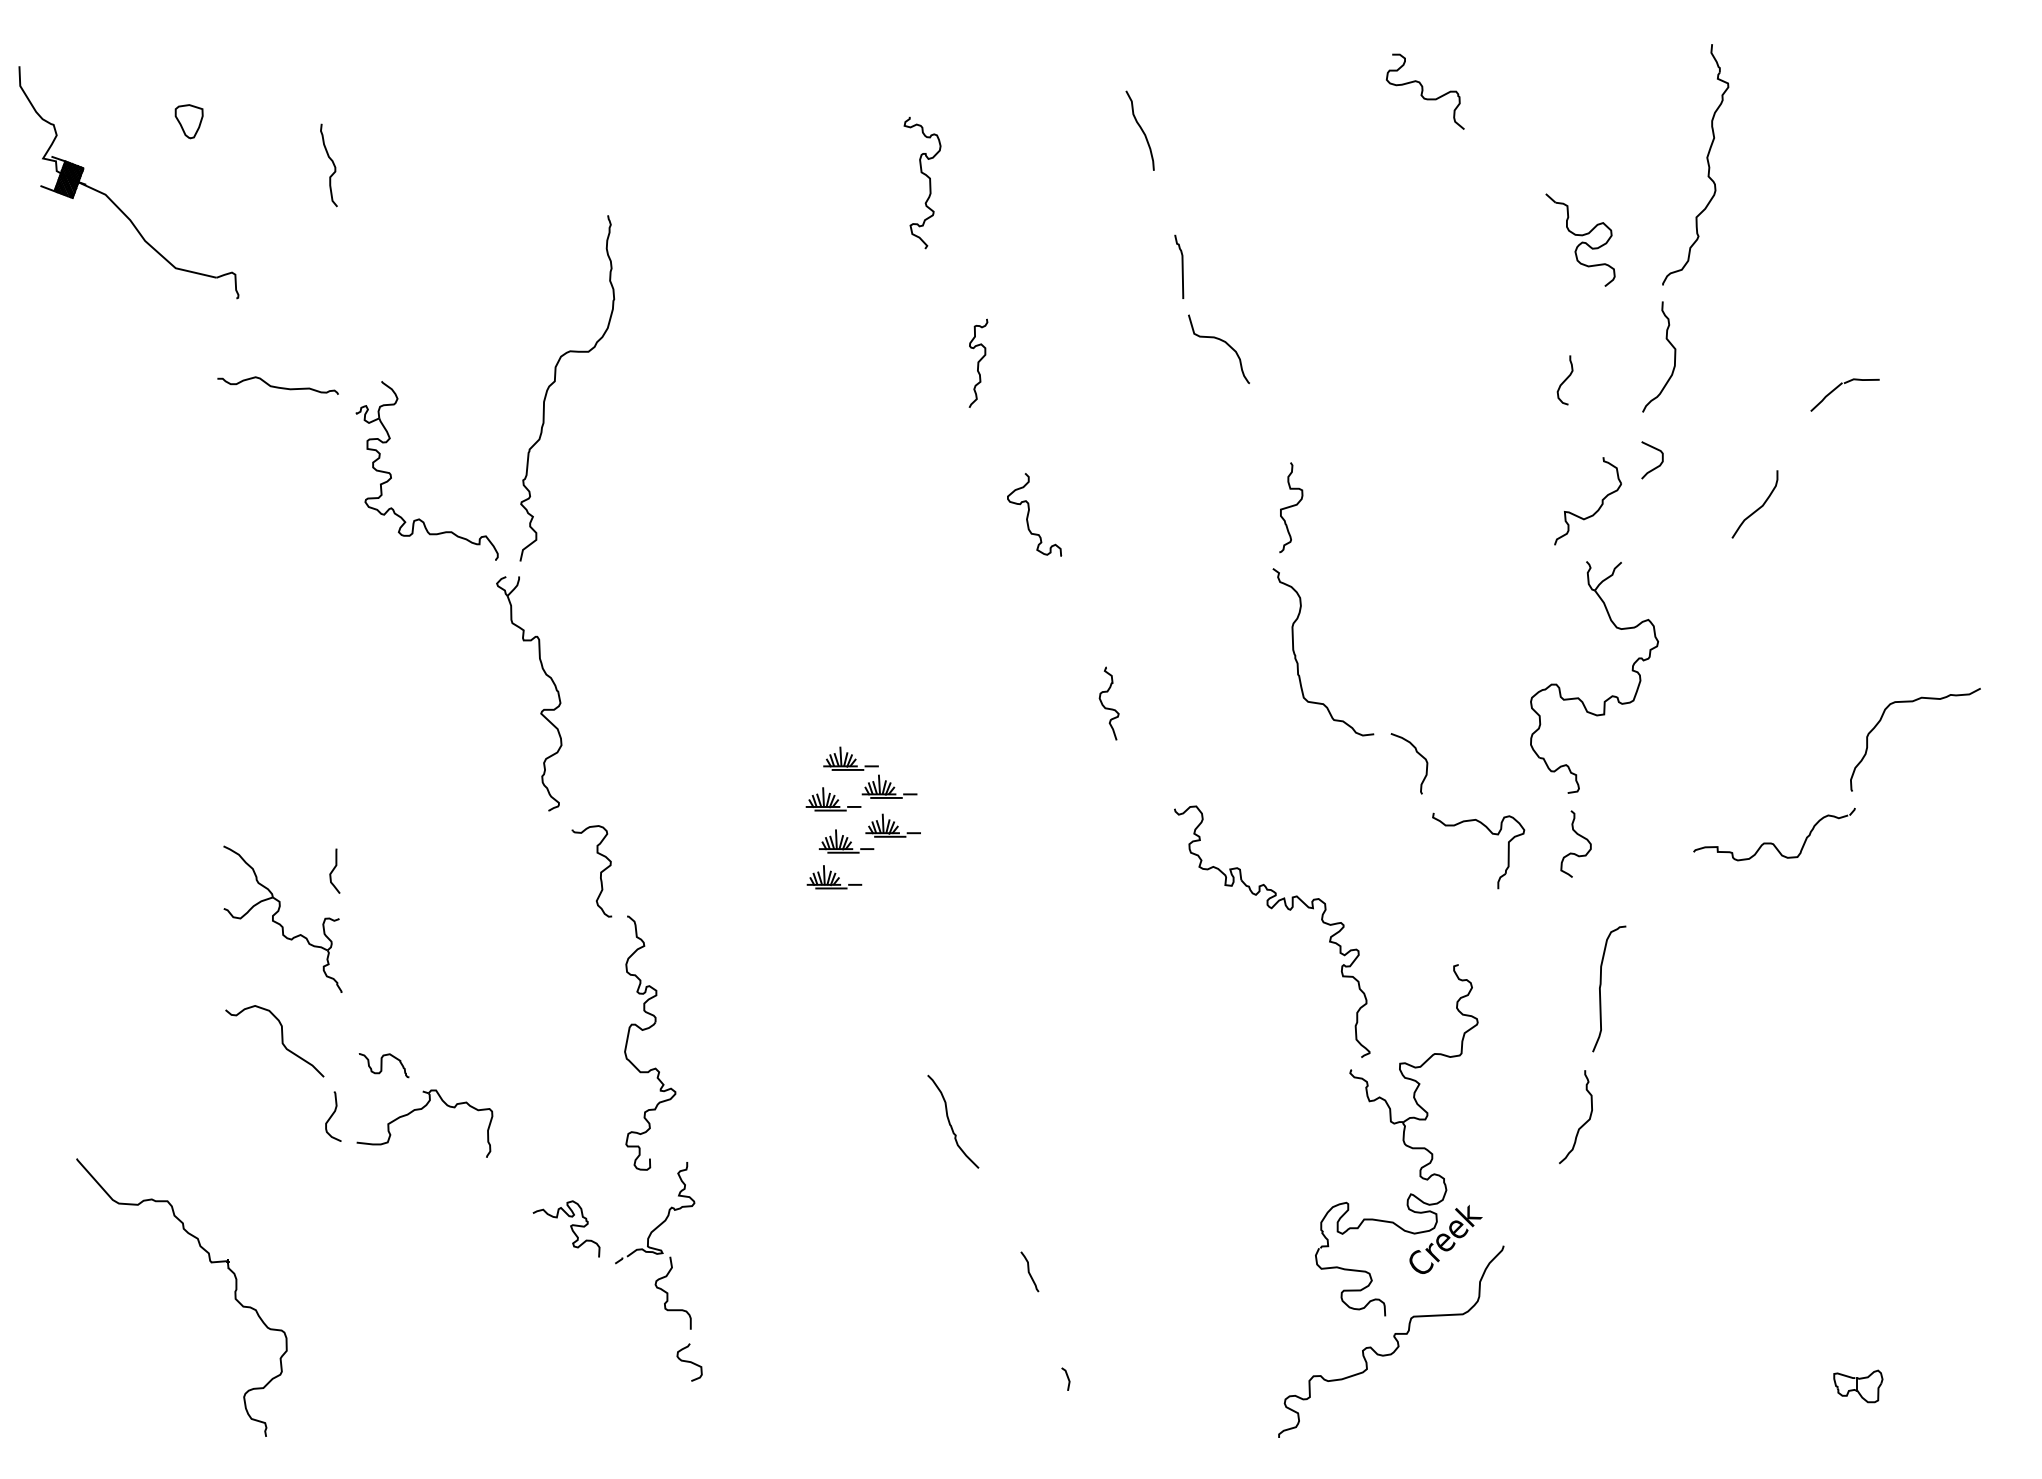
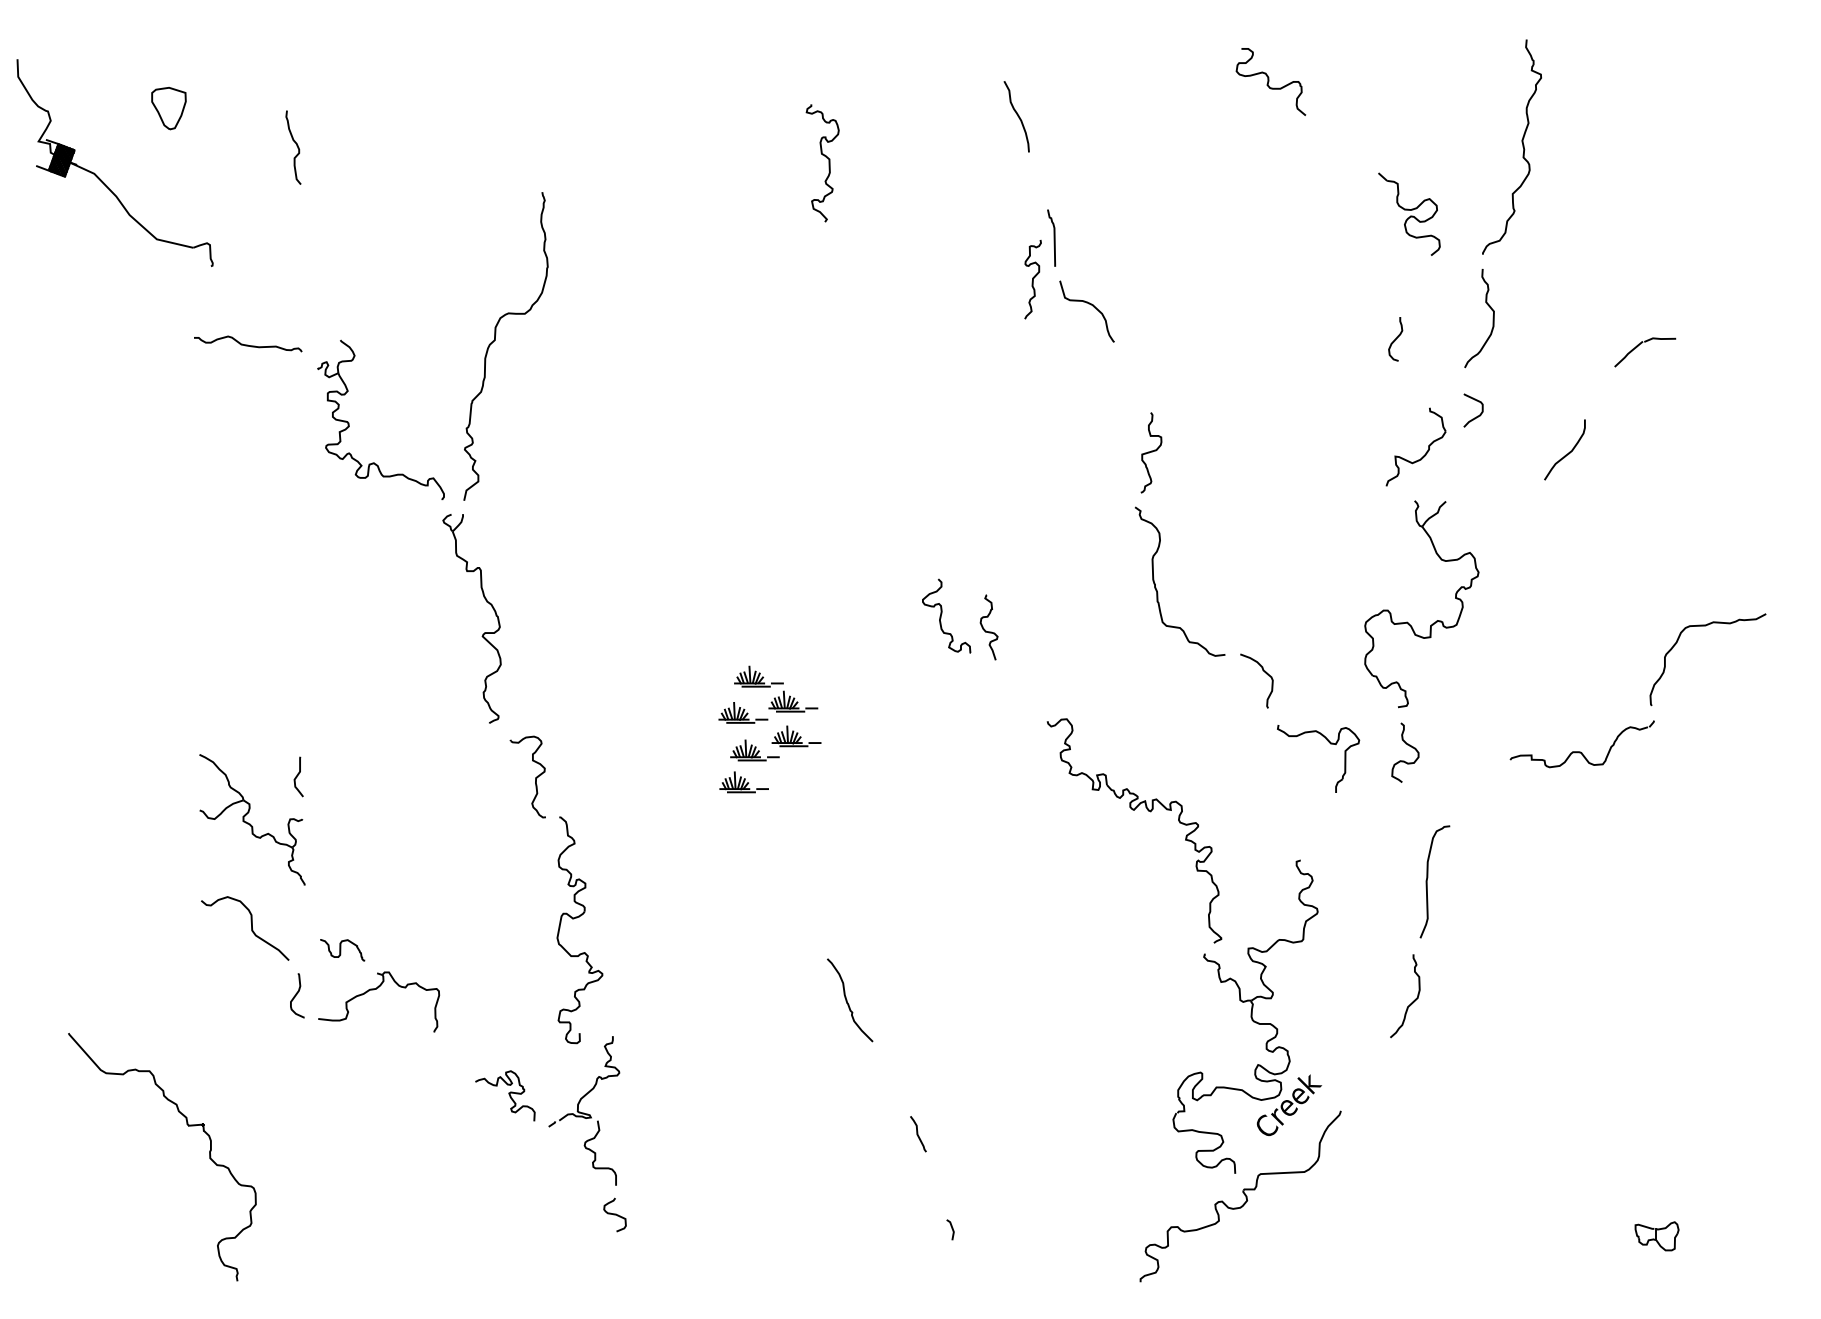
part: (188, 121) -> (168, 108), size x1.4
curve: (978, 362) -> (1033, 278), moved
curve: (1029, 513) -> (942, 614), moved

